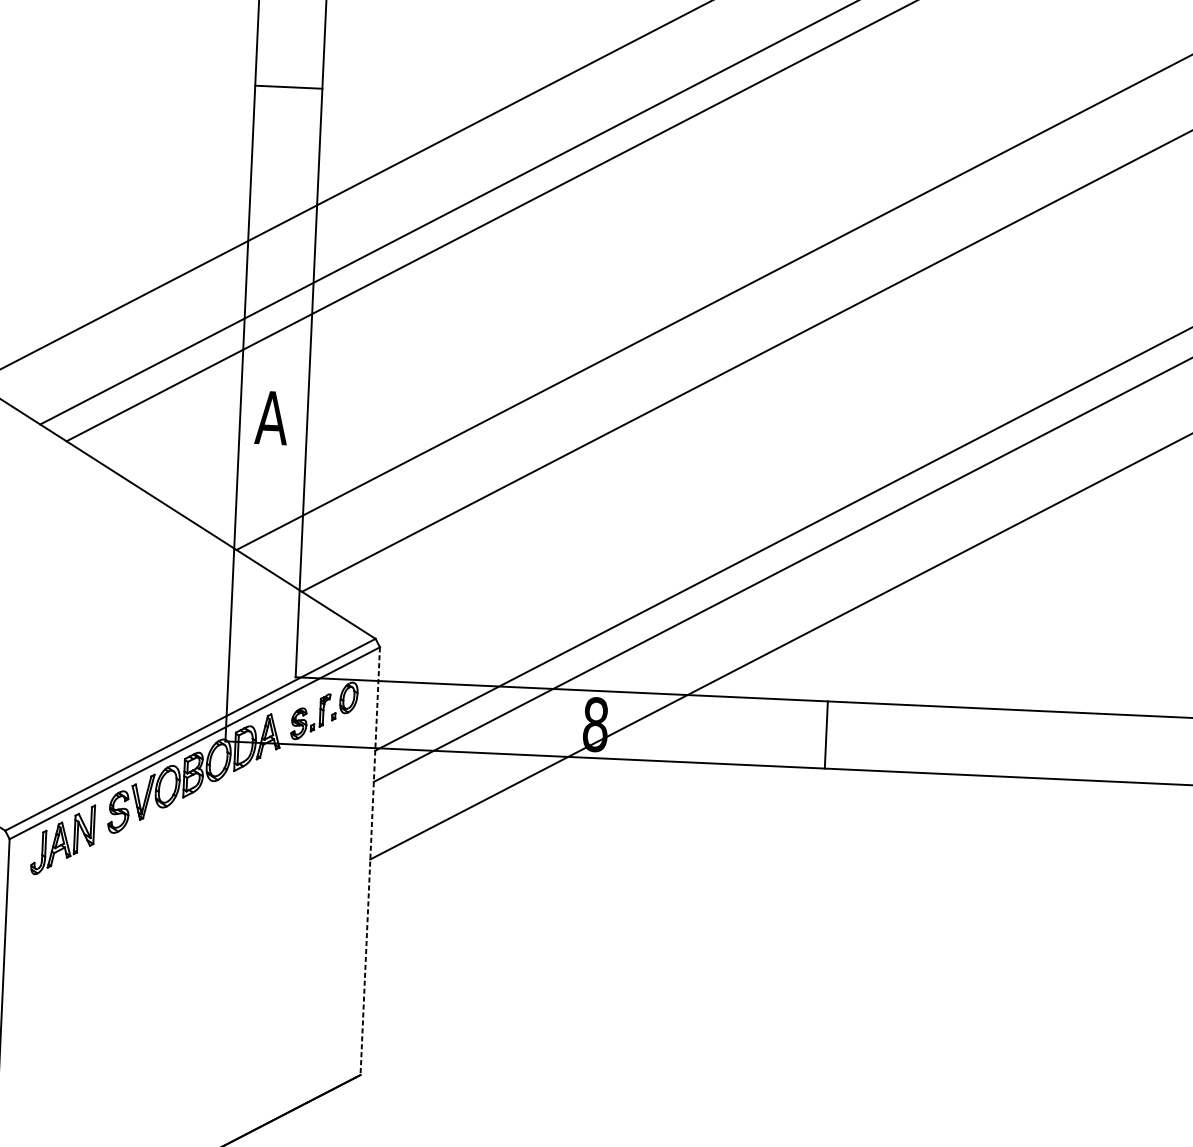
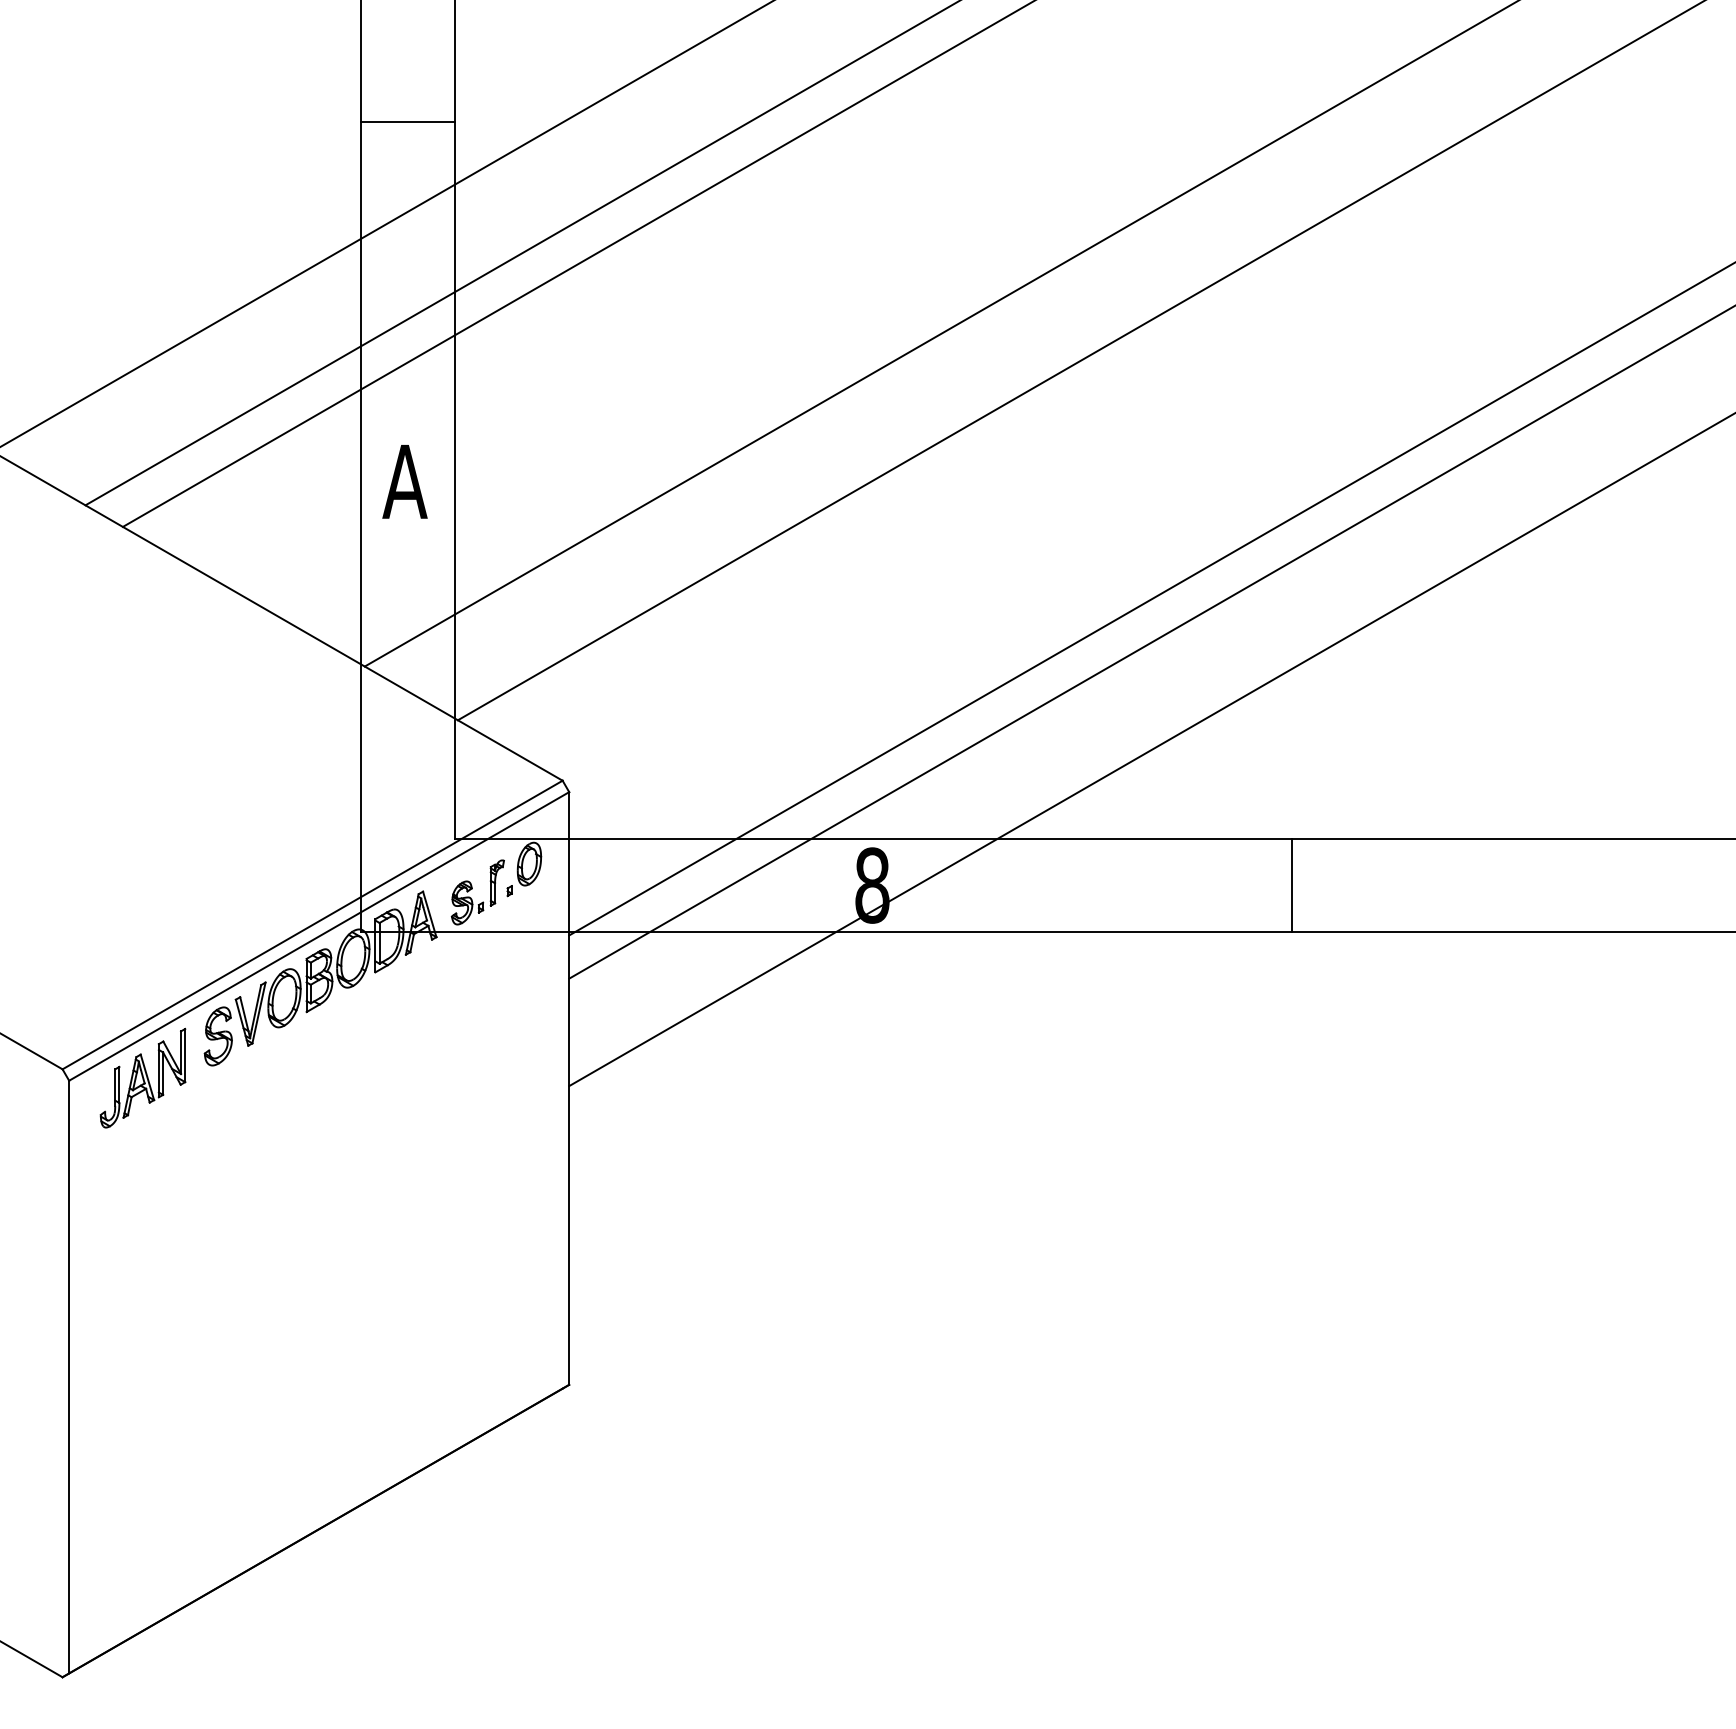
line: (288, 87) -> (407, 122), moved
line: (826, 734) -> (1291, 884), moved
line: (370, 861) -> (569, 1088), dashed -> solid

